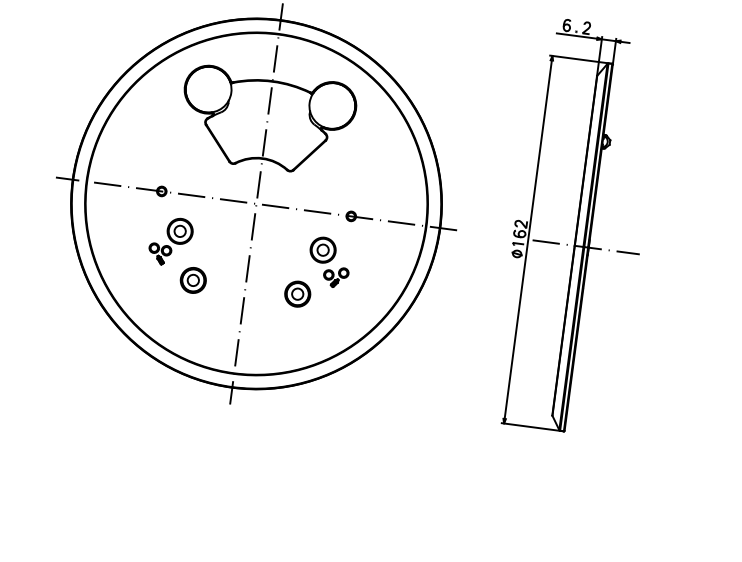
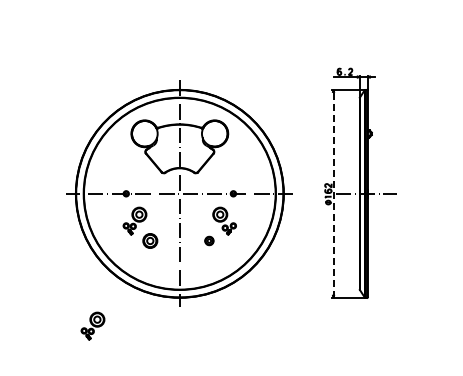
line: (528, 239) -> (333, 193), solid -> dashed
part: (298, 293) -> (209, 240), size x0.6
part: (71, 416) -> (92, 325), added

